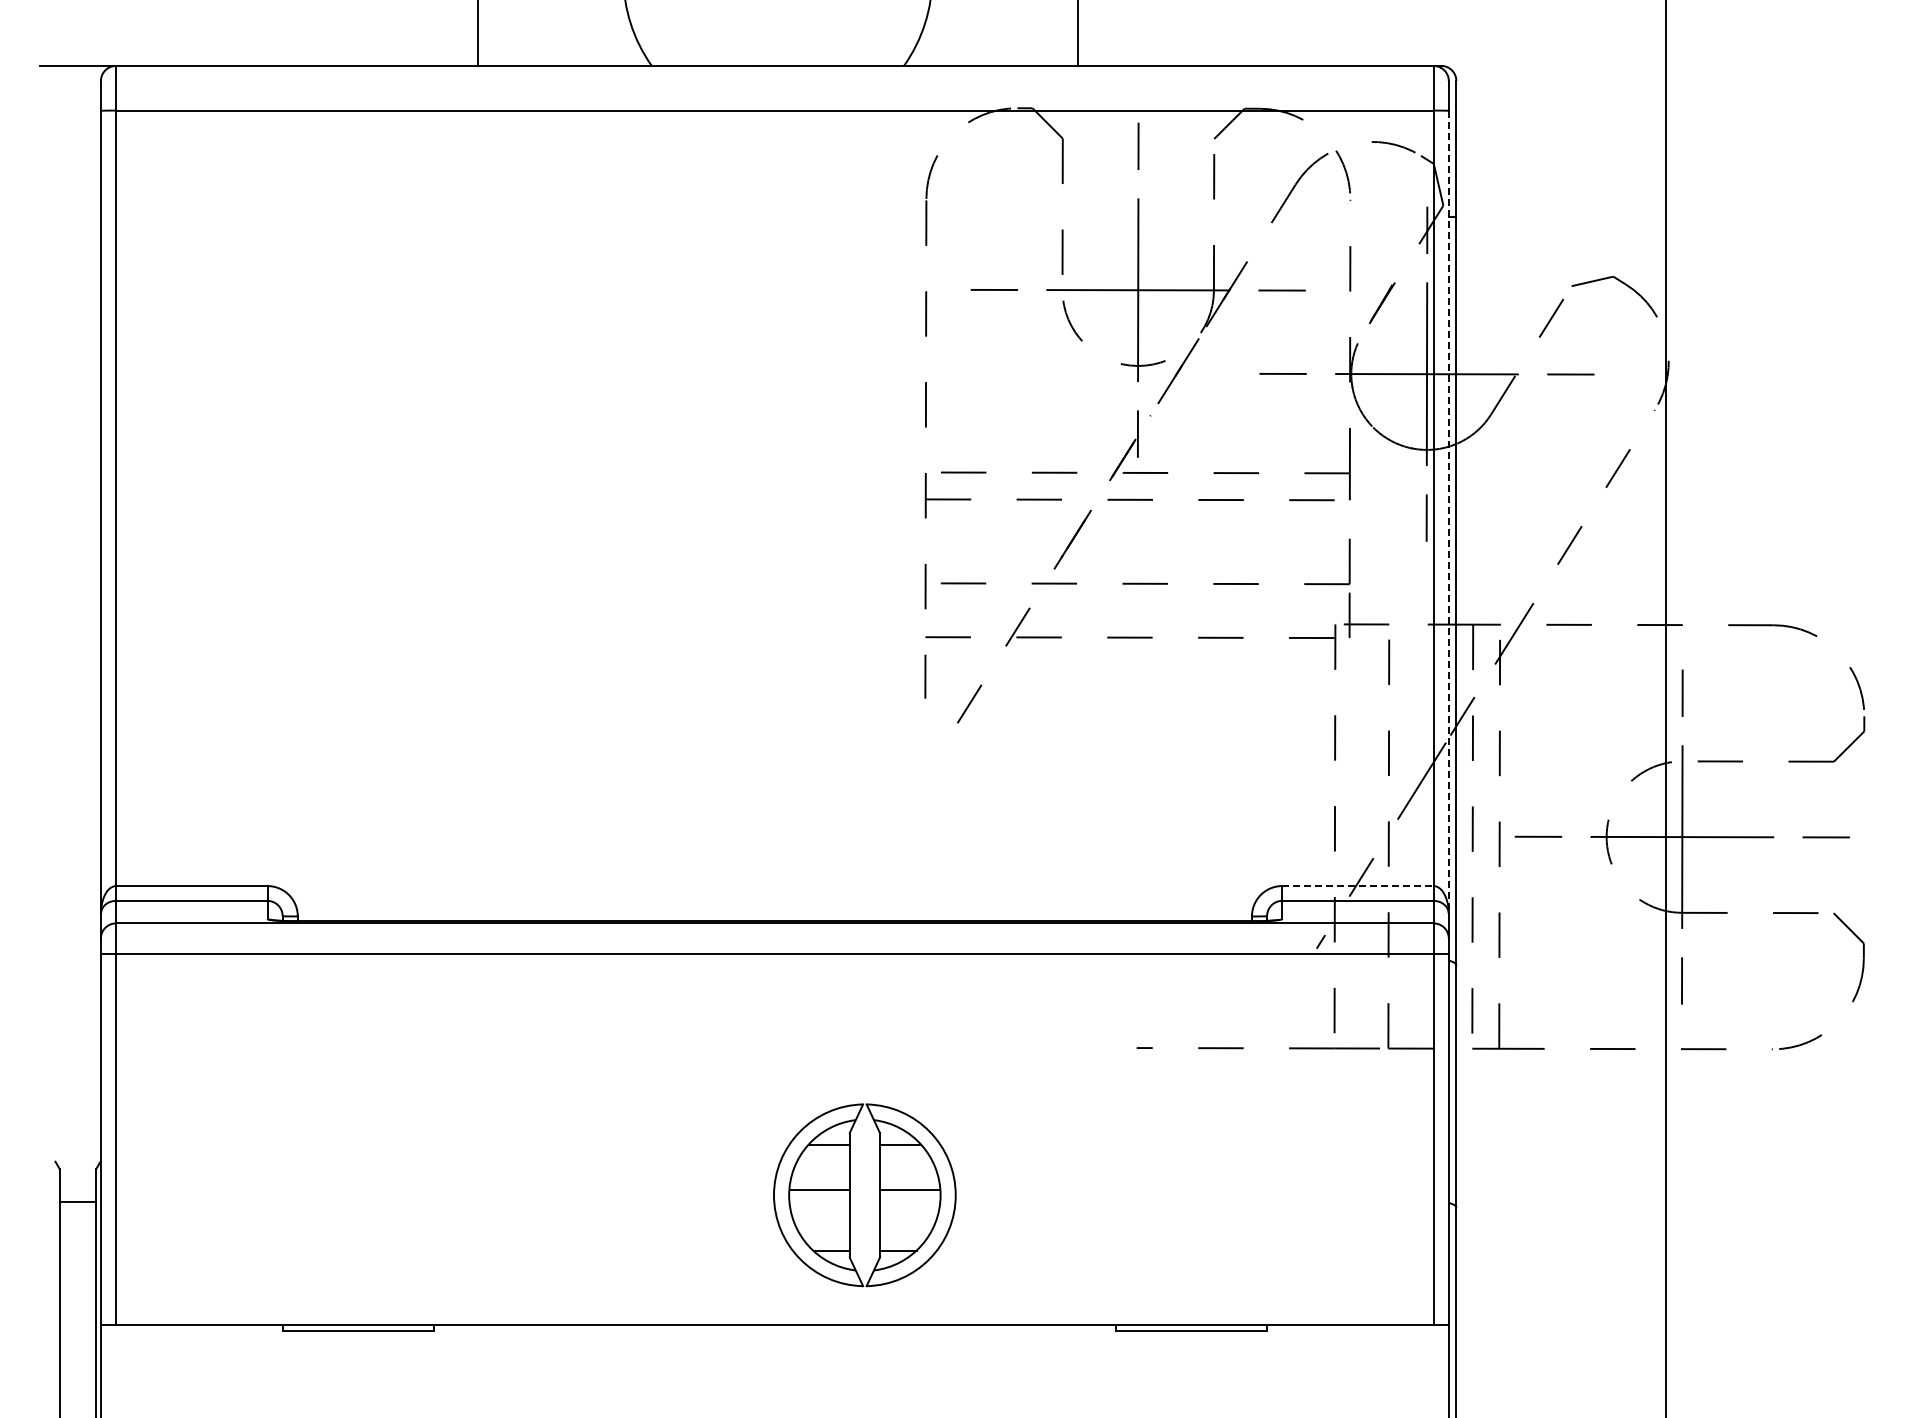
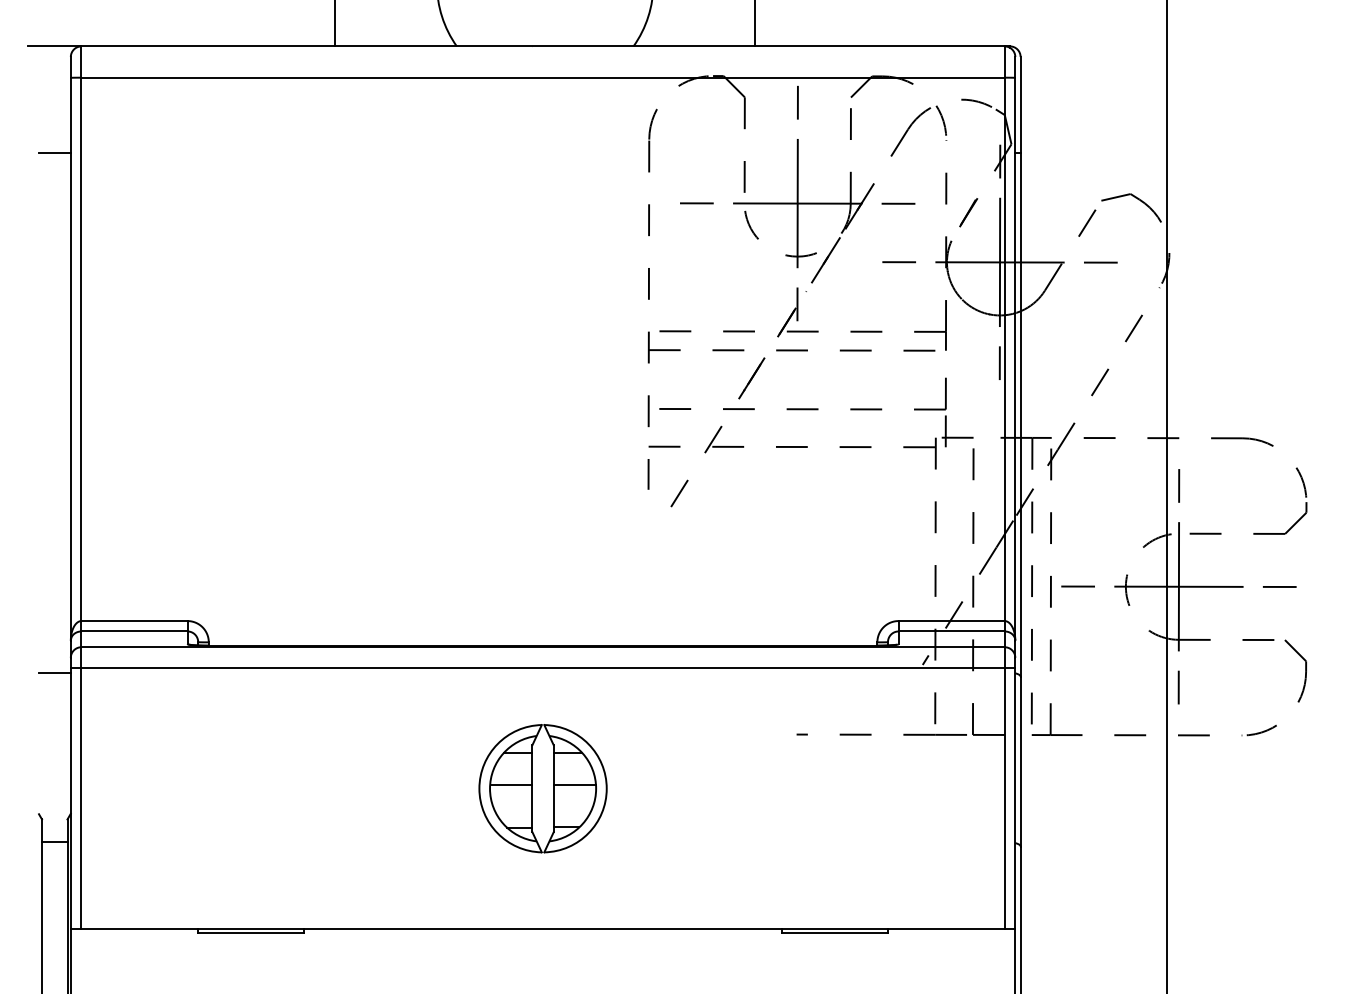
line: (77, 217) -> (54, 152), added
line: (1448, 512) -> (1015, 359), dashed -> solid
line: (1357, 886) -> (951, 621), dashed -> solid
line: (77, 959) -> (54, 672), added
part: (864, 1195) -> (542, 788), moved

